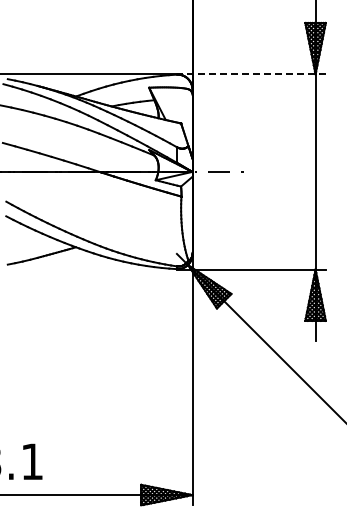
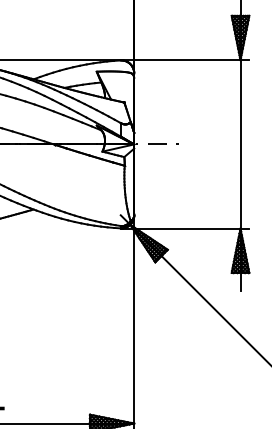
line: (250, 74) -> (184, 60), dashed -> solid

